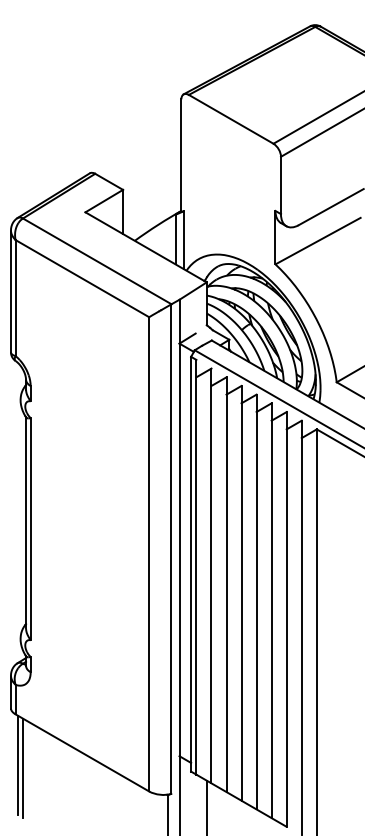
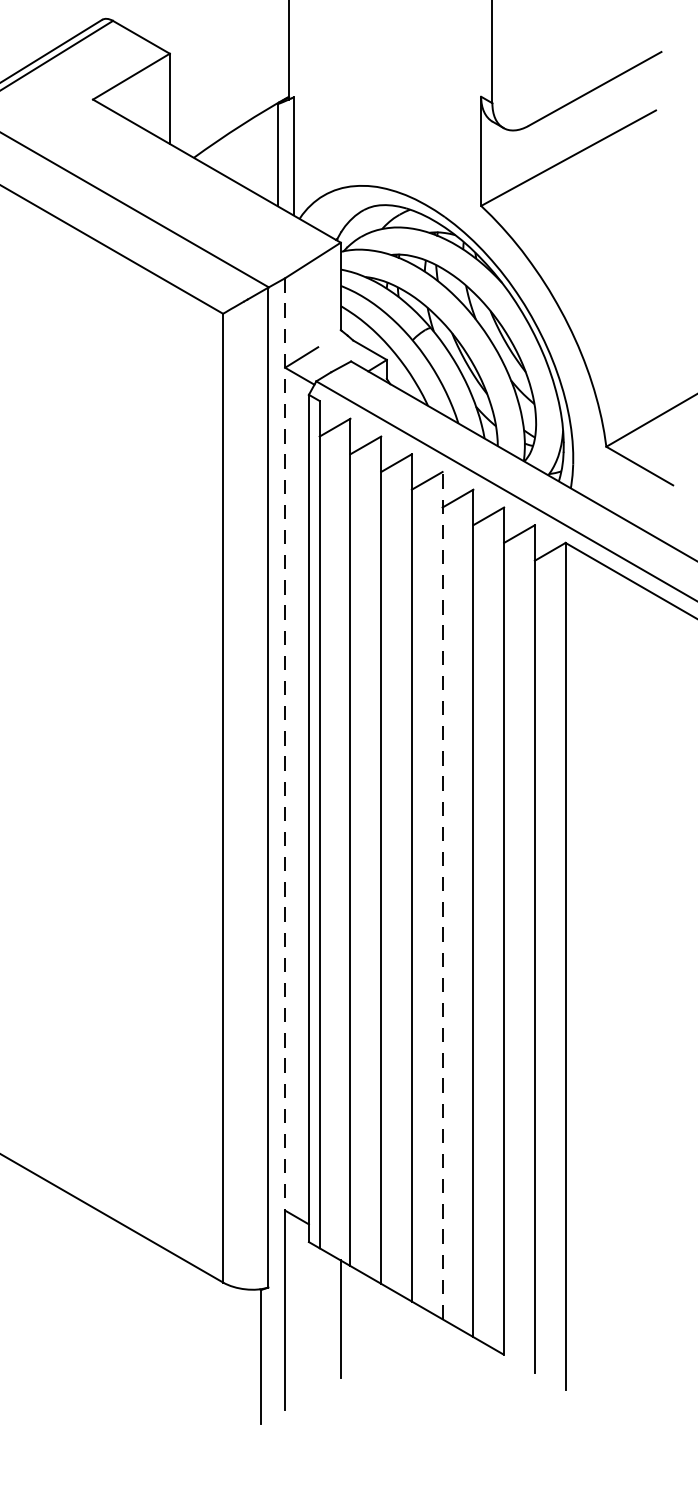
line: (179, 528) -> (285, 745), solid -> dashed
line: (256, 601) -> (442, 894), solid -> dashed

